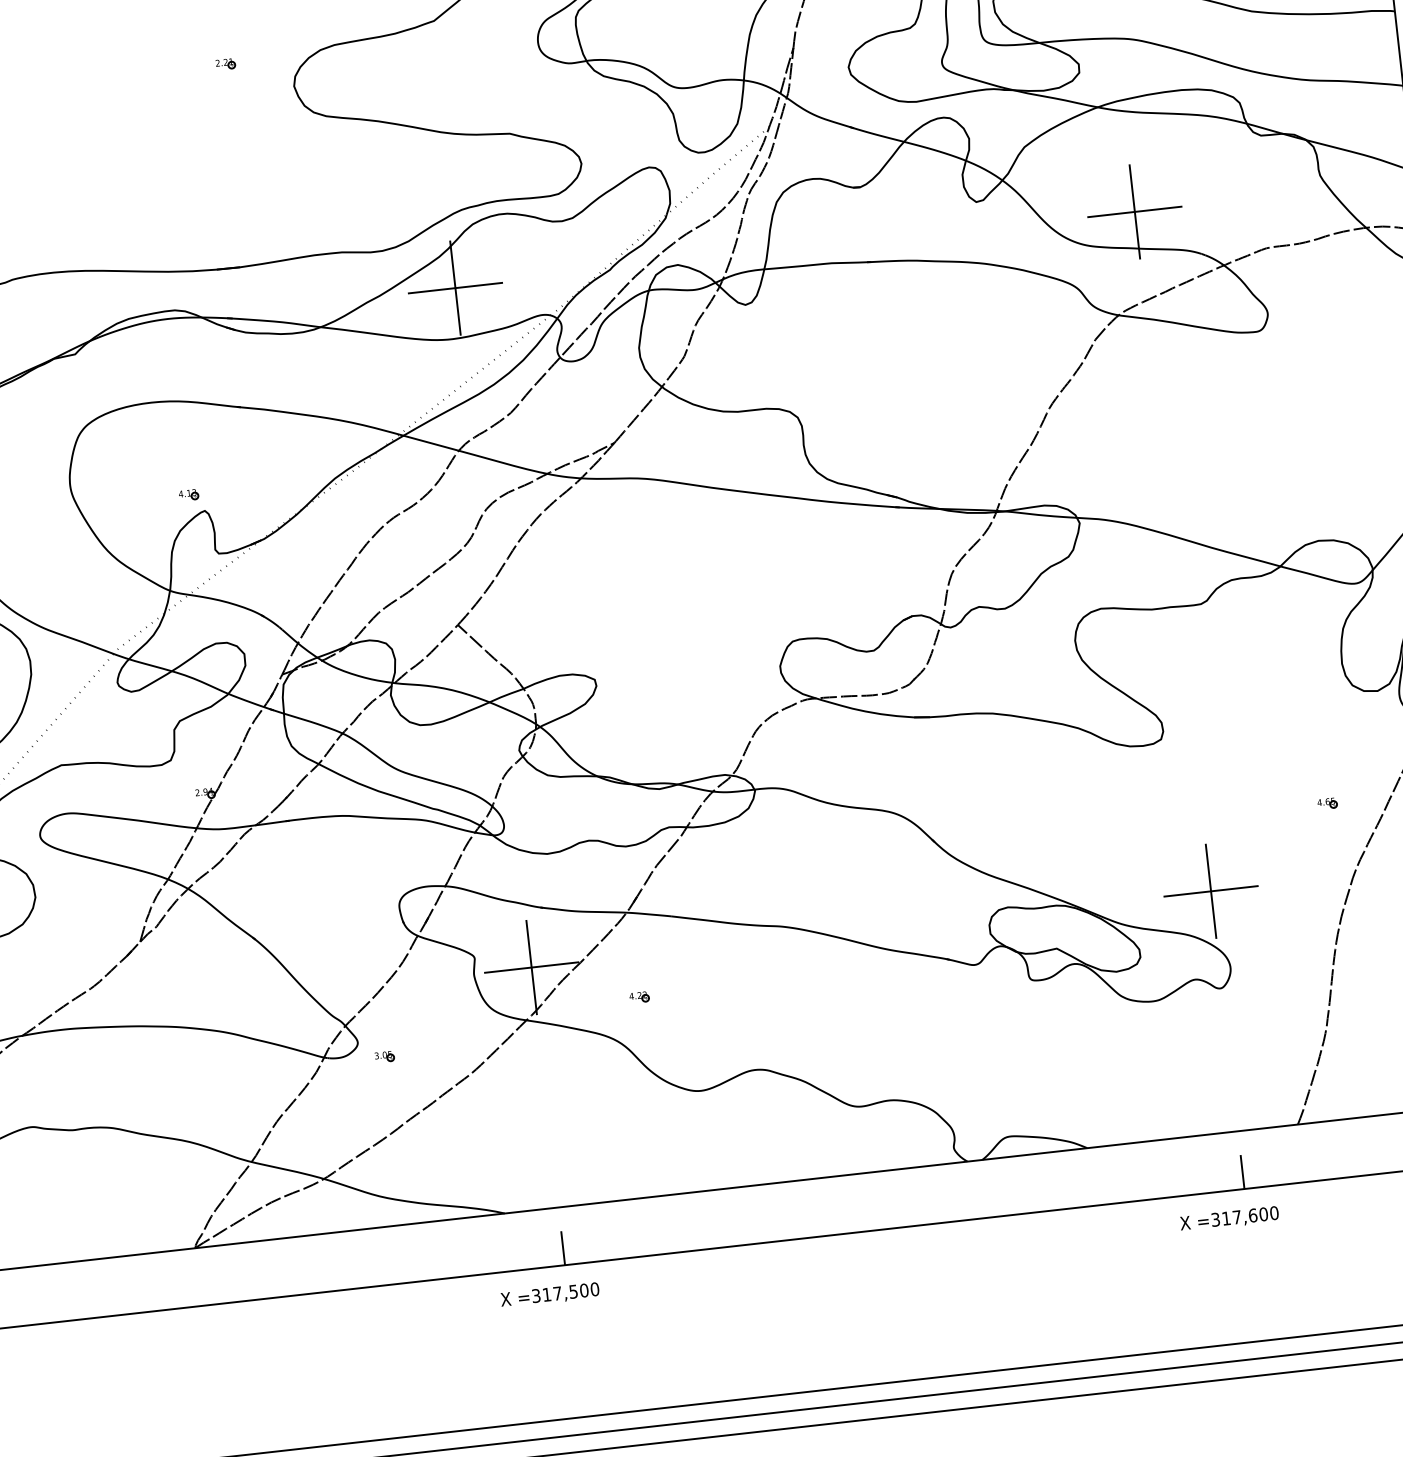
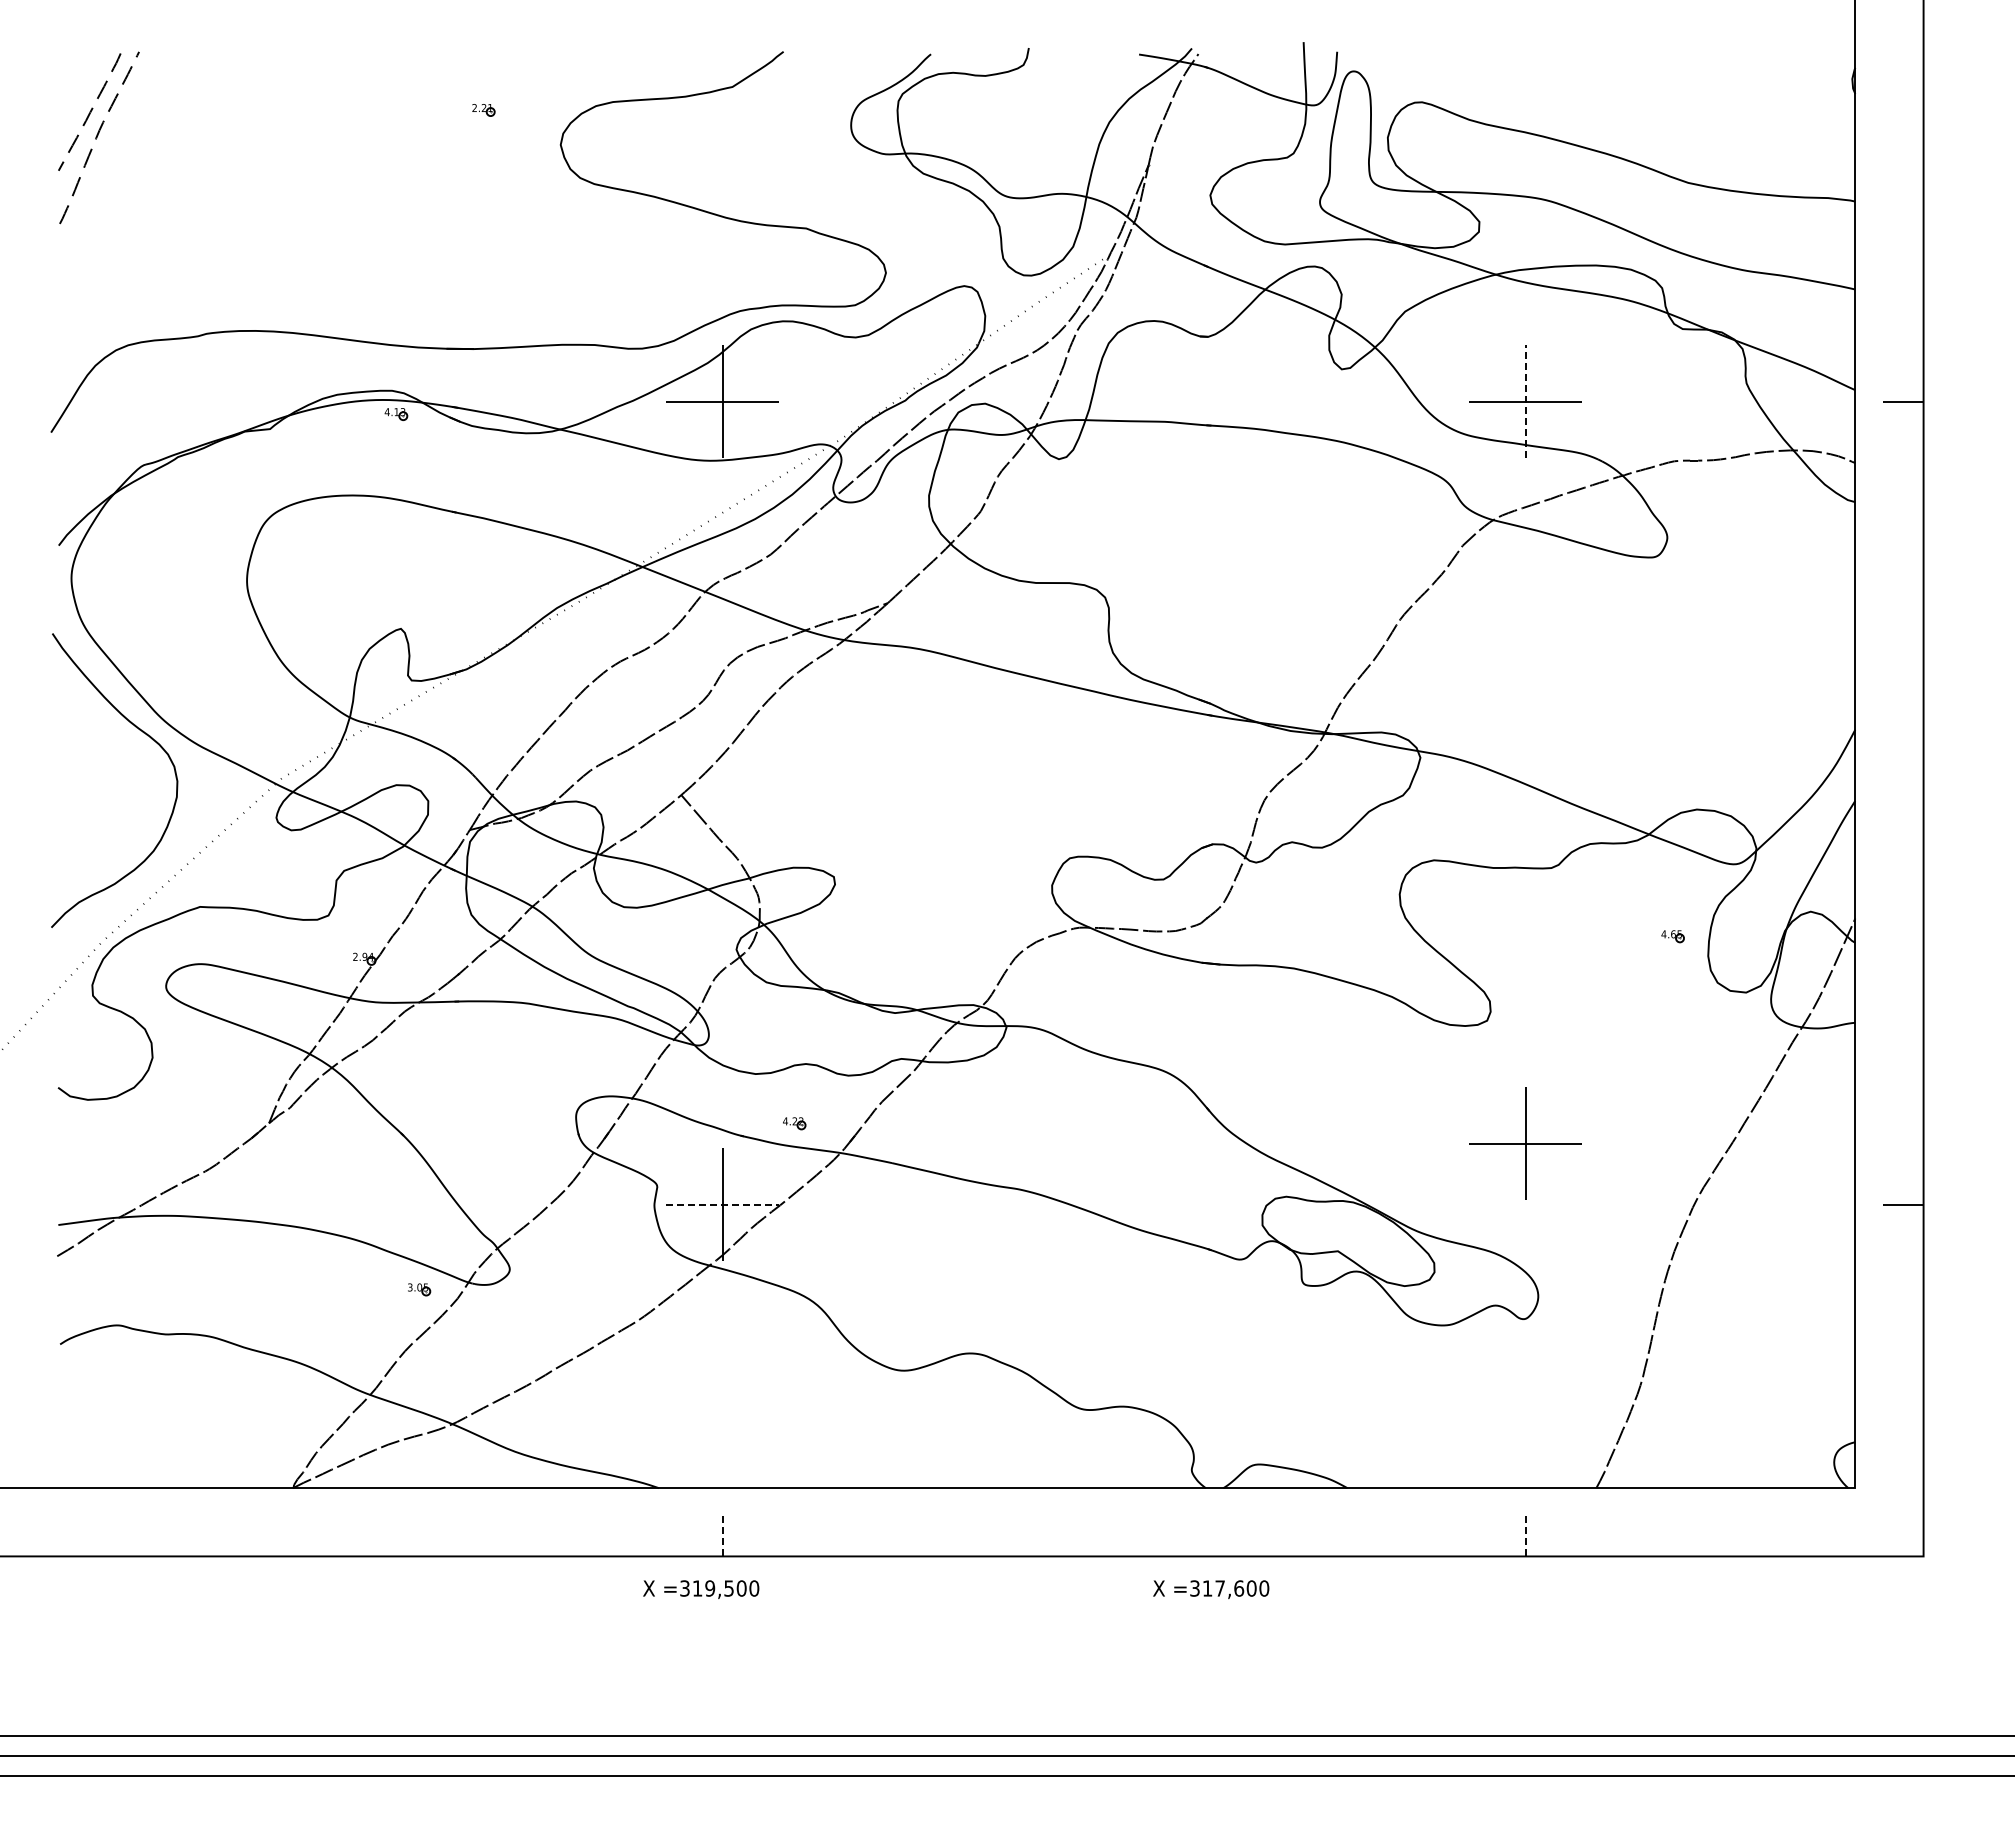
line: (1134, 211) -> (1525, 401), solid -> dashed
part: (189, 495) -> (396, 414), moved
part: (1327, 803) -> (1672, 936), moved
part: (1211, 891) -> (1525, 1143), moved
line: (531, 967) -> (722, 1204), solid -> dashed
part: (639, 997) -> (794, 1123), moved
part: (384, 1056) -> (419, 1289), moved
line: (1242, 1171) -> (1525, 1535), solid -> dashed
text: (1229, 1218) -> (1211, 1589), moved
line: (563, 1247) -> (722, 1535), solid -> dashed
text: (557, 1293) -> (710, 1588), =317,500 -> =319,500

